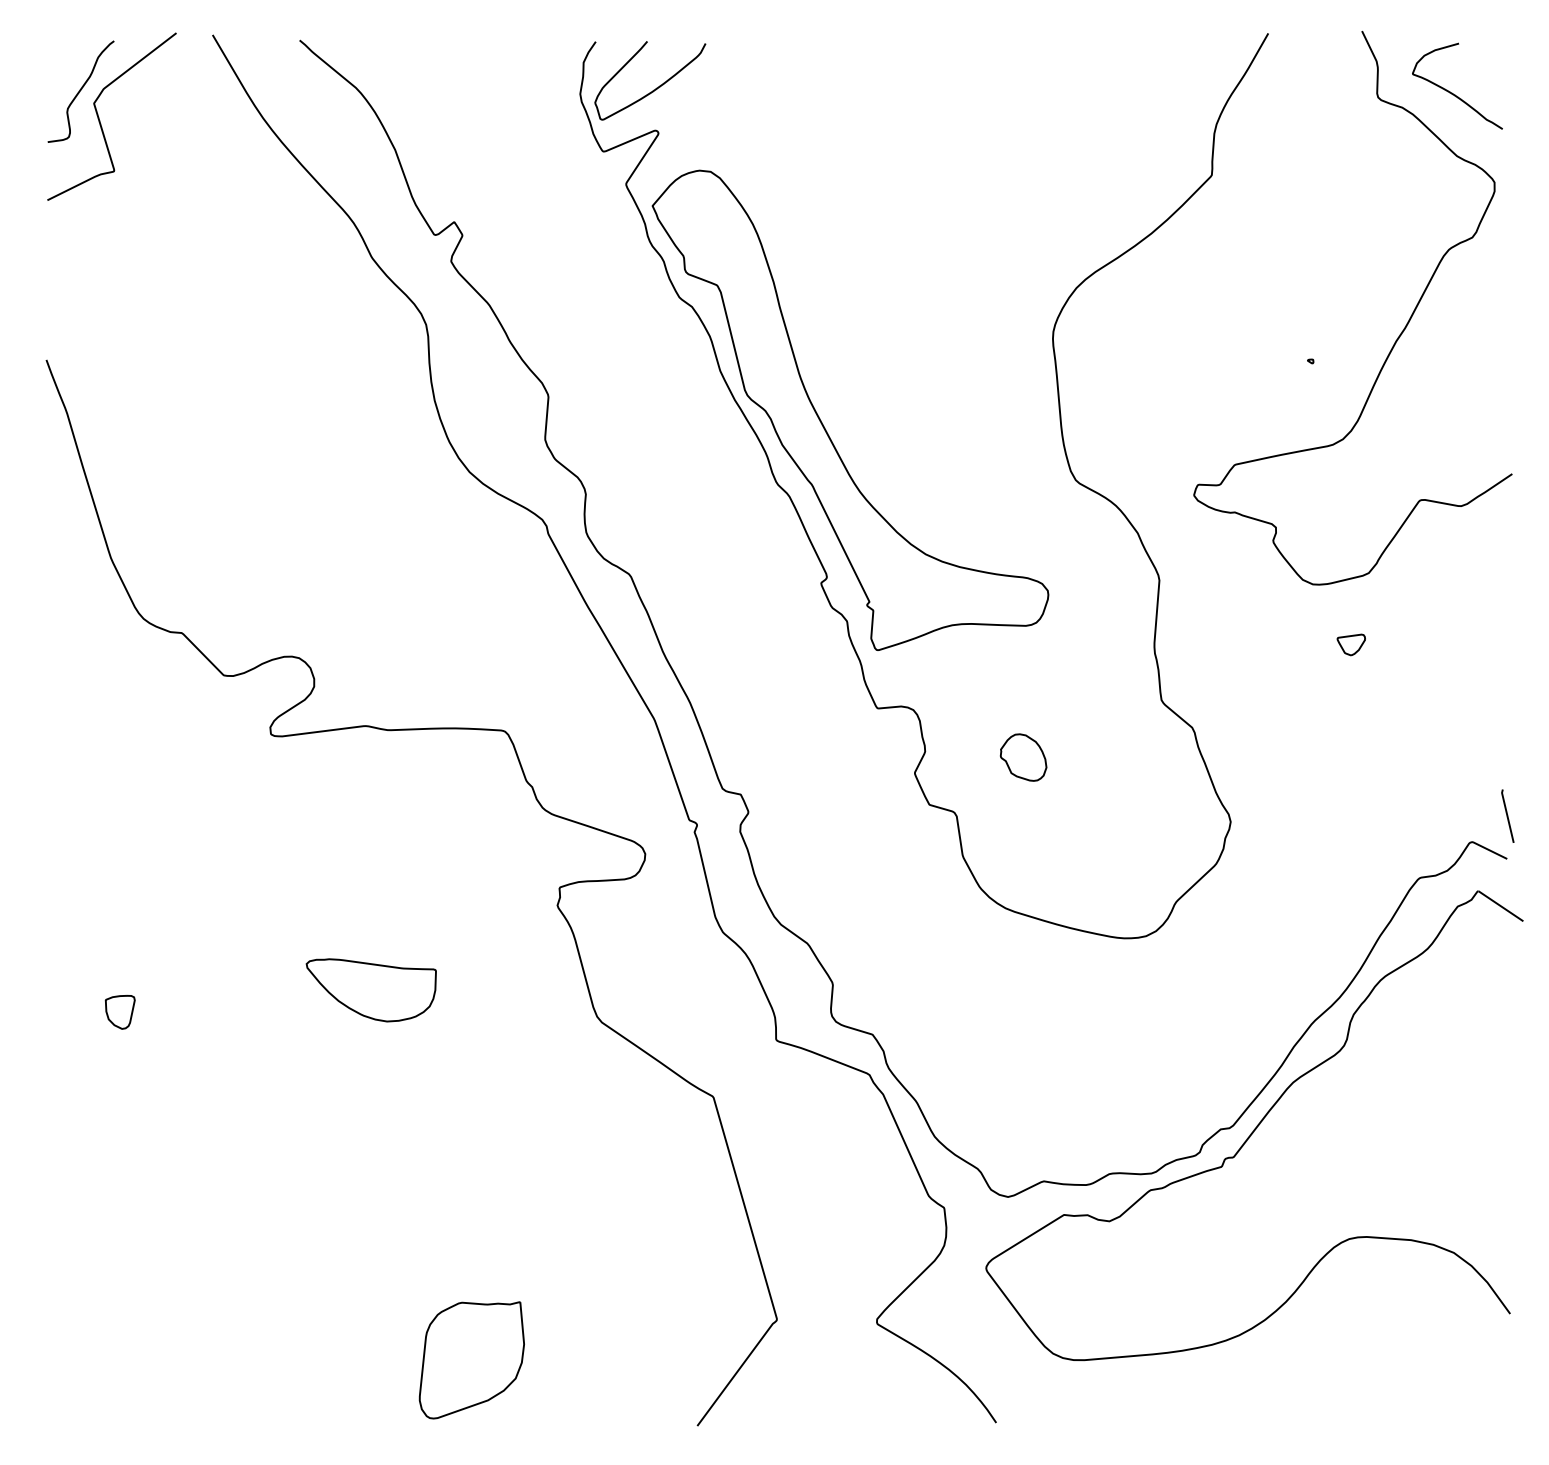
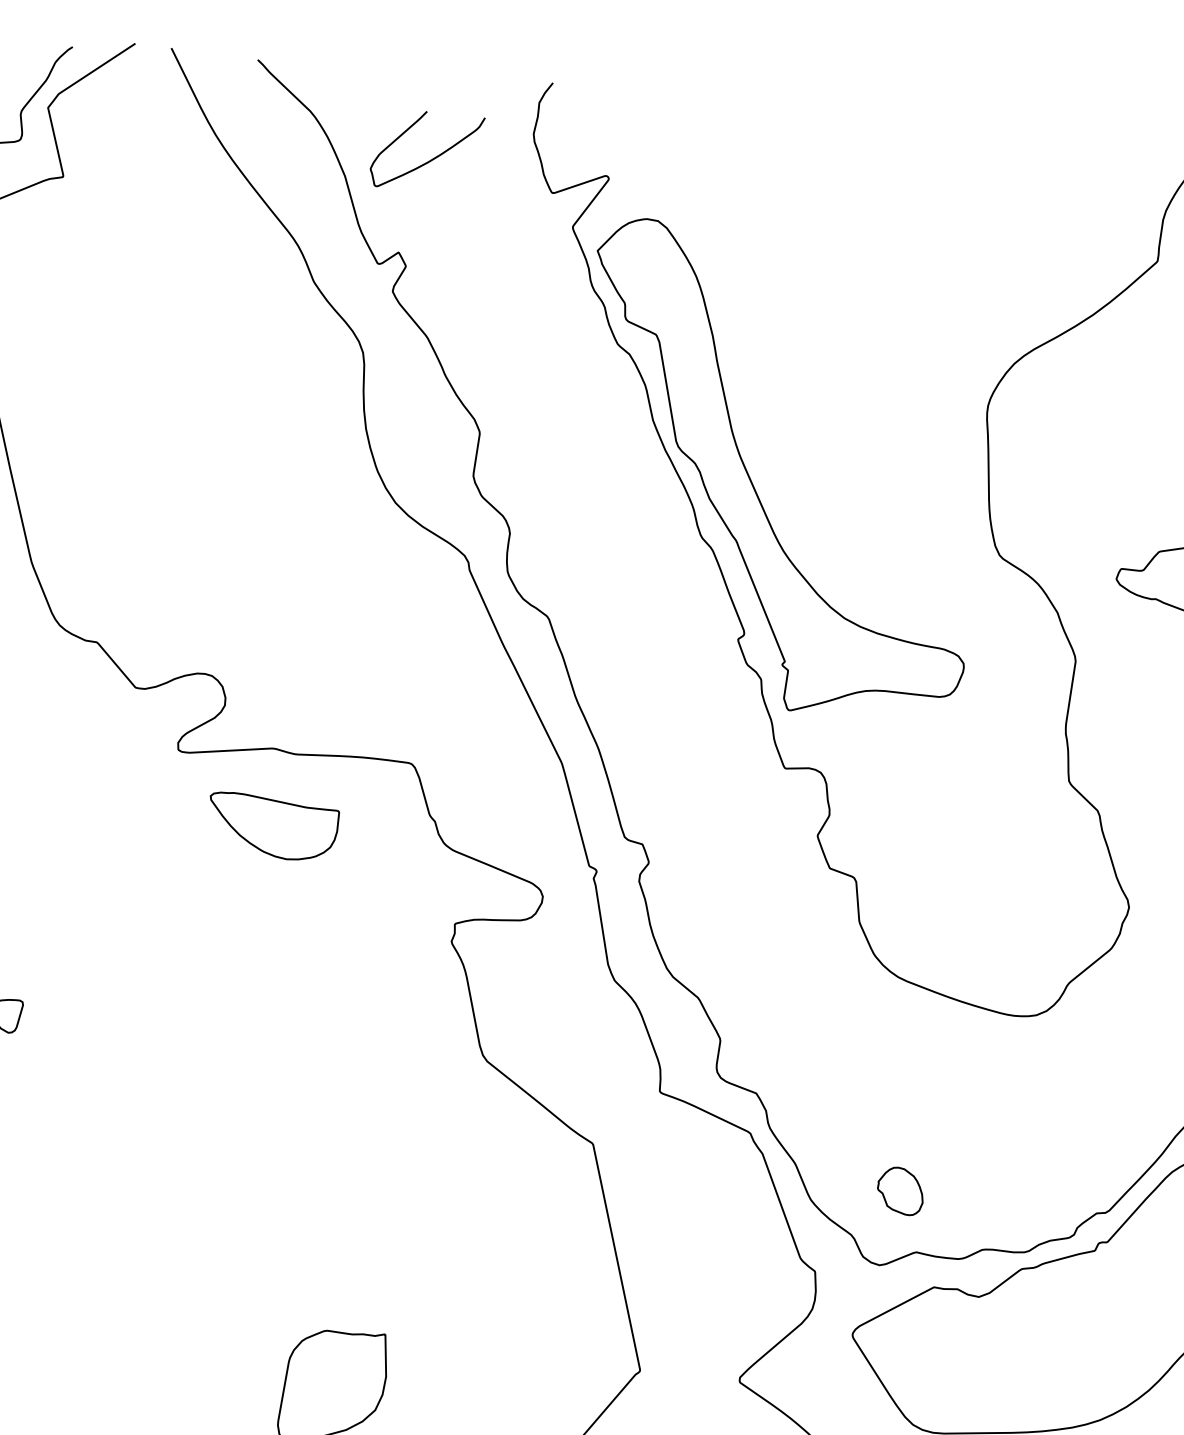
curve: (656, 87) -> (432, 158), moved
part: (1023, 757) -> (900, 1191), moved
part: (370, 990) -> (272, 827), moved

